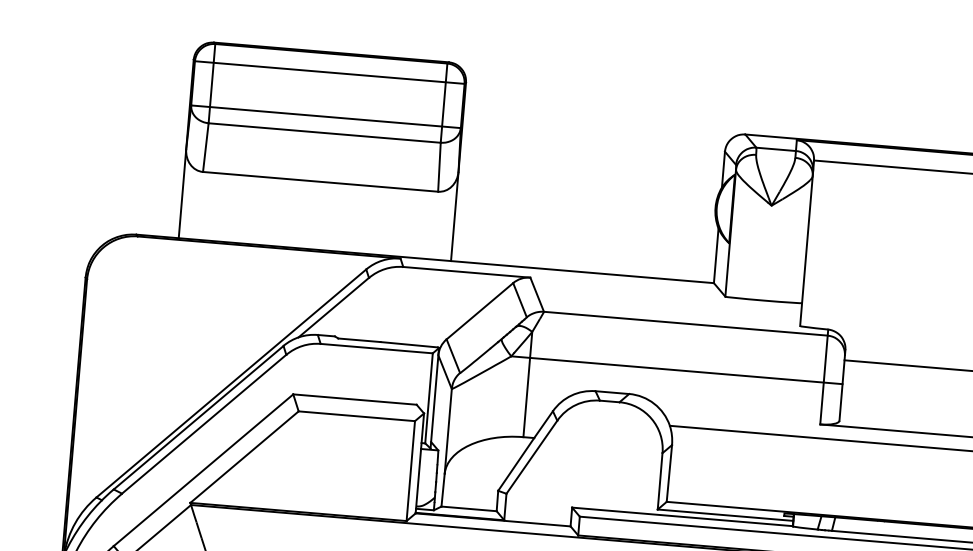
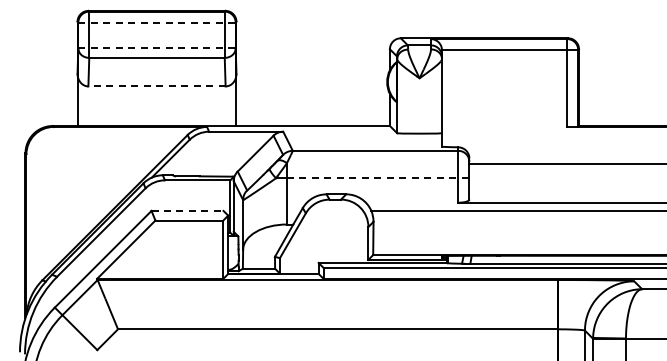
line: (330, 72) -> (157, 22), solid -> dashed
line: (326, 116) -> (157, 48), solid -> dashed
line: (321, 182) -> (157, 86), solid -> dashed
line: (686, 371) -> (378, 178), solid -> dashed
line: (356, 398) -> (188, 210), solid -> dashed

